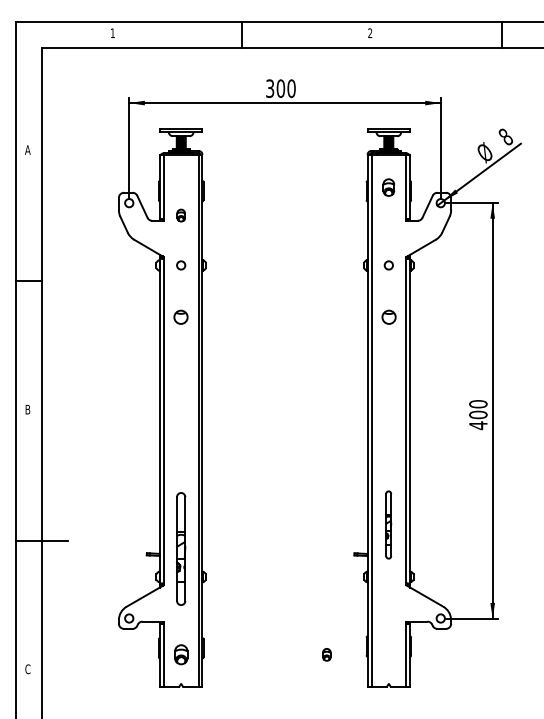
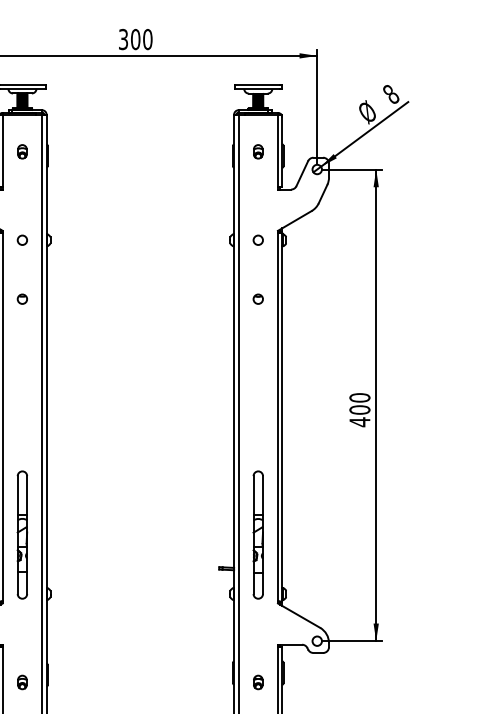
part: (388, 187) -> (257, 151), size x0.71
part: (180, 215) -> (21, 151), moved
part: (181, 317) -> (22, 299), size x0.62
part: (388, 317) -> (257, 299), size x0.62
part: (388, 524) -> (257, 534), size x1.67
part: (181, 548) -> (22, 534), moved
part: (180, 654) -> (21, 682), size x0.62
part: (326, 654) -> (257, 682), moved

